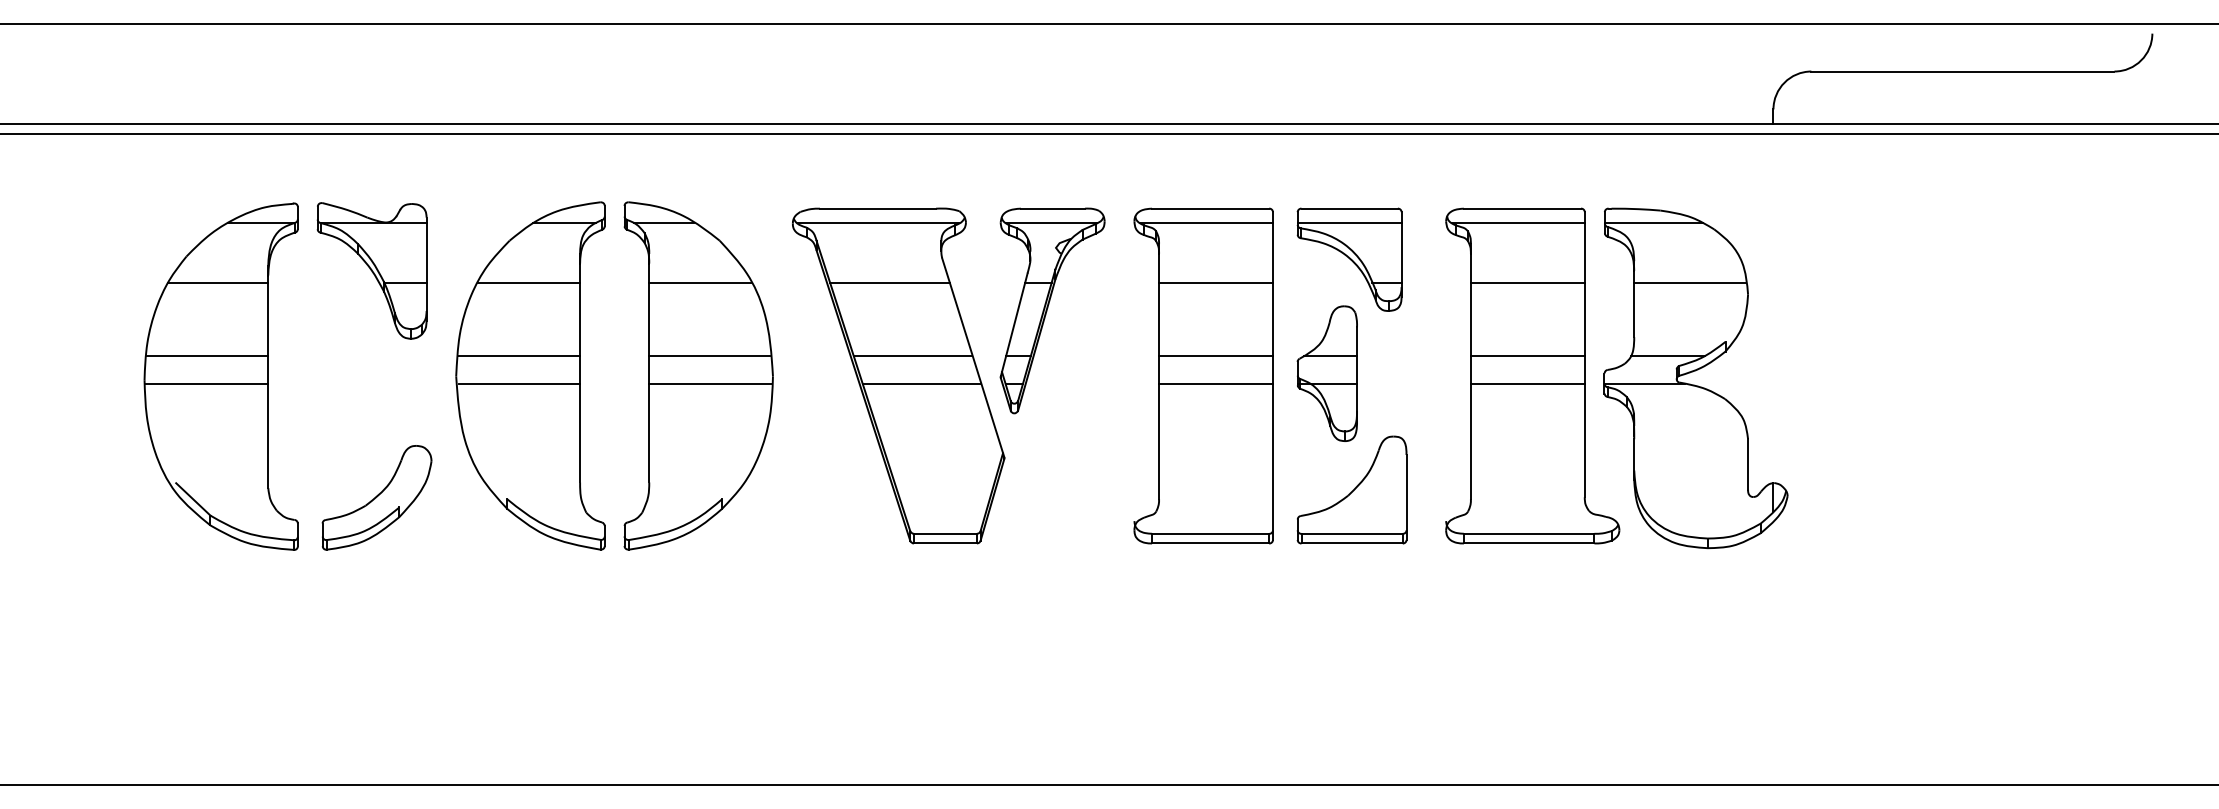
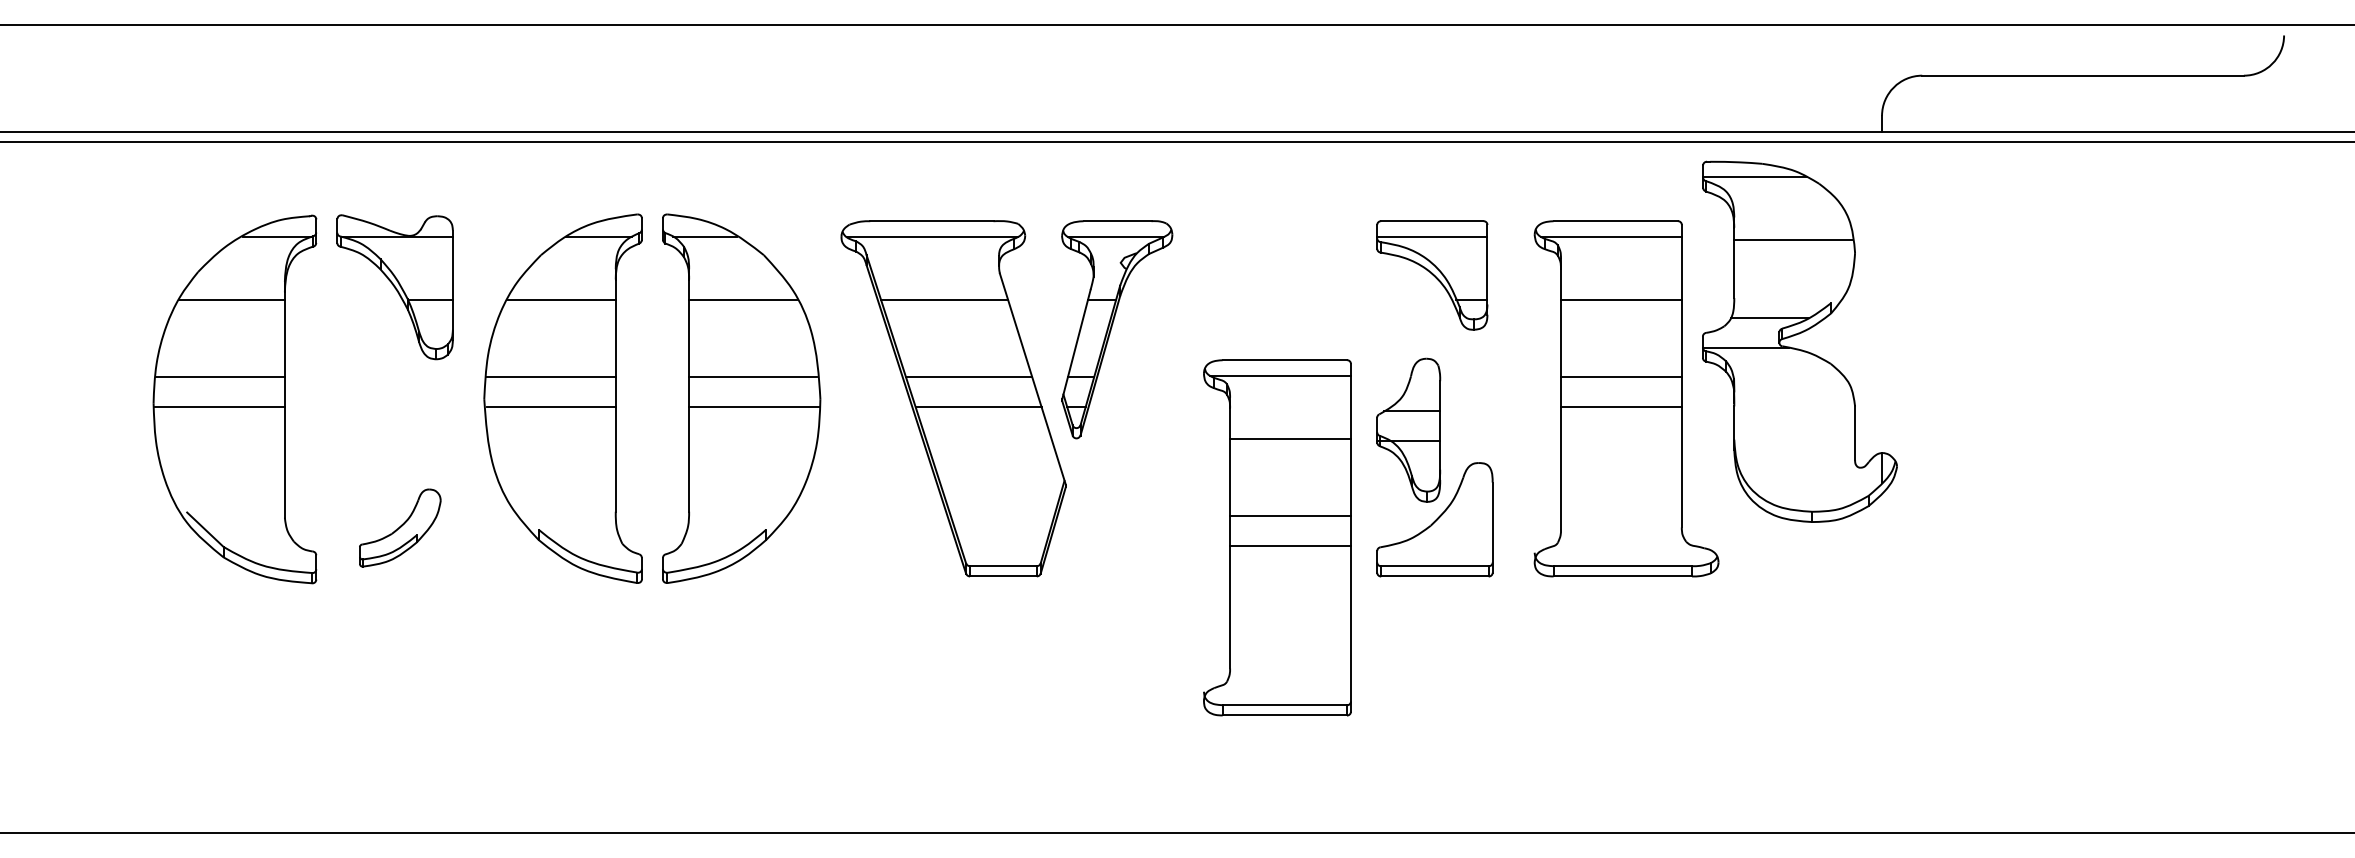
part: (1326, 373) -> (1407, 430), moved
part: (1203, 375) -> (1277, 537), moved
part: (1694, 384) -> (1798, 348), moved
part: (376, 497) -> (399, 527), size x0.7

